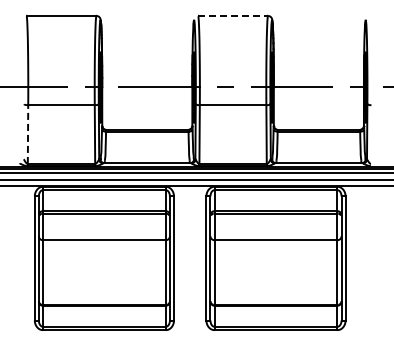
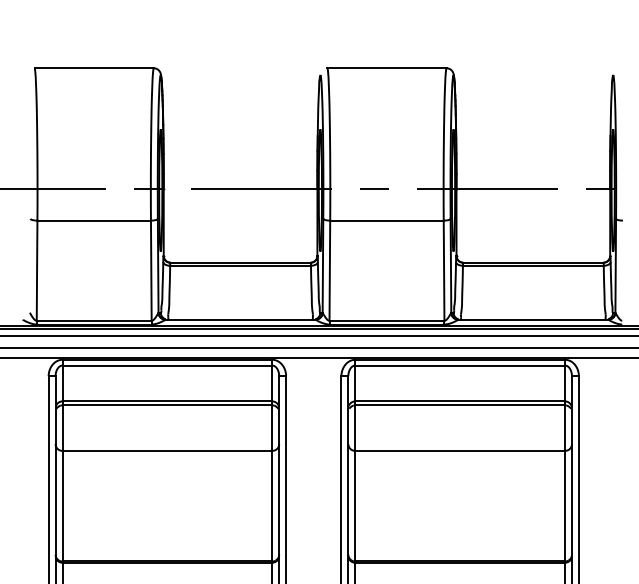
line: (233, 15) -> (387, 67), dashed -> solid
line: (28, 134) -> (37, 270), dashed -> solid

